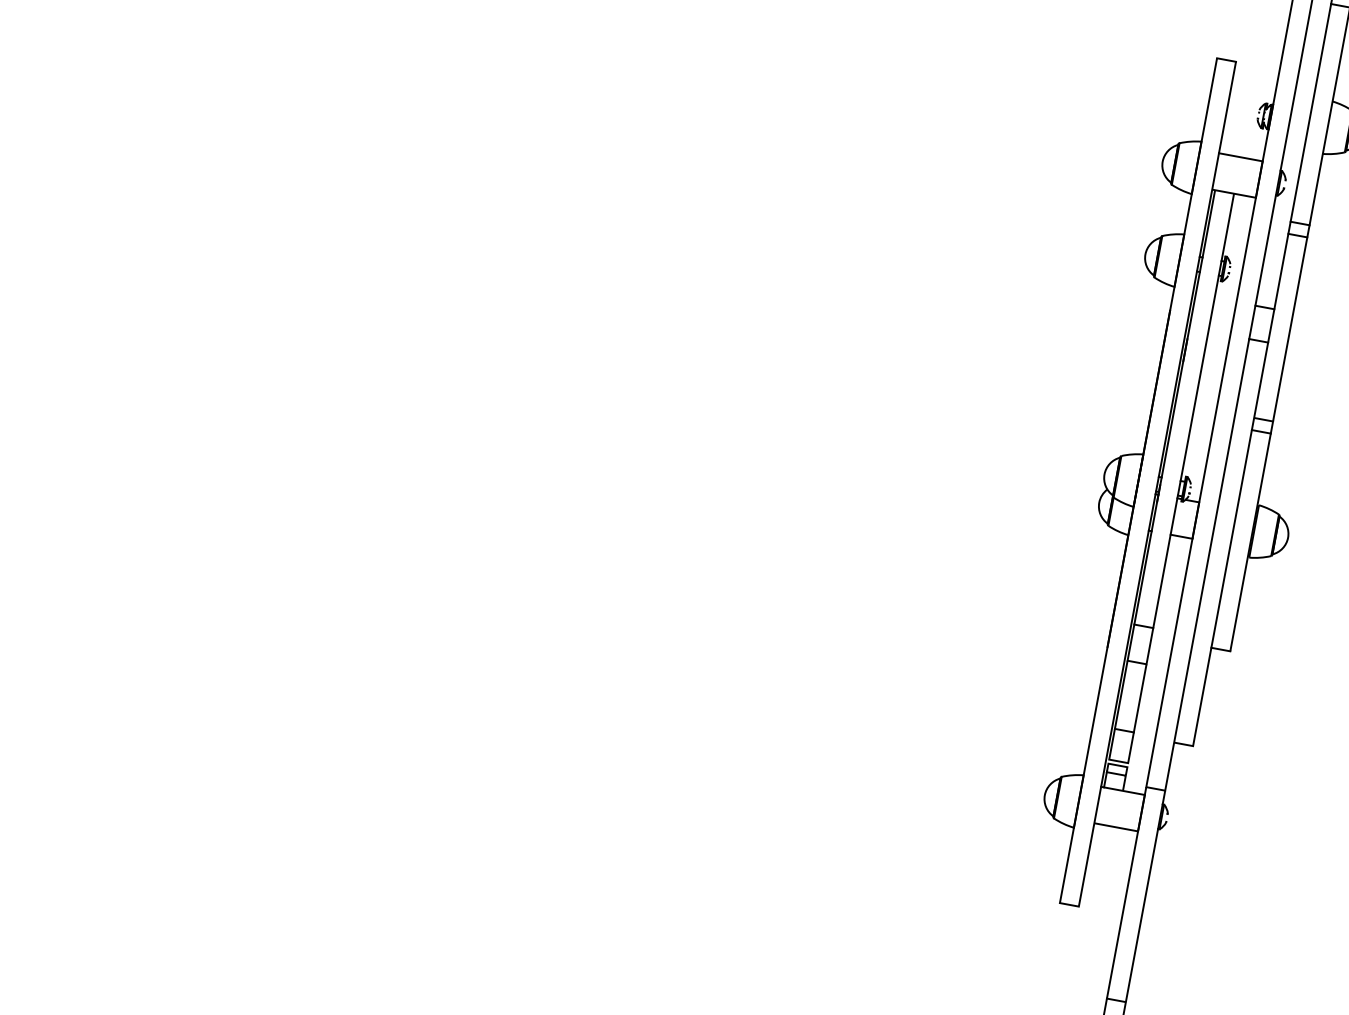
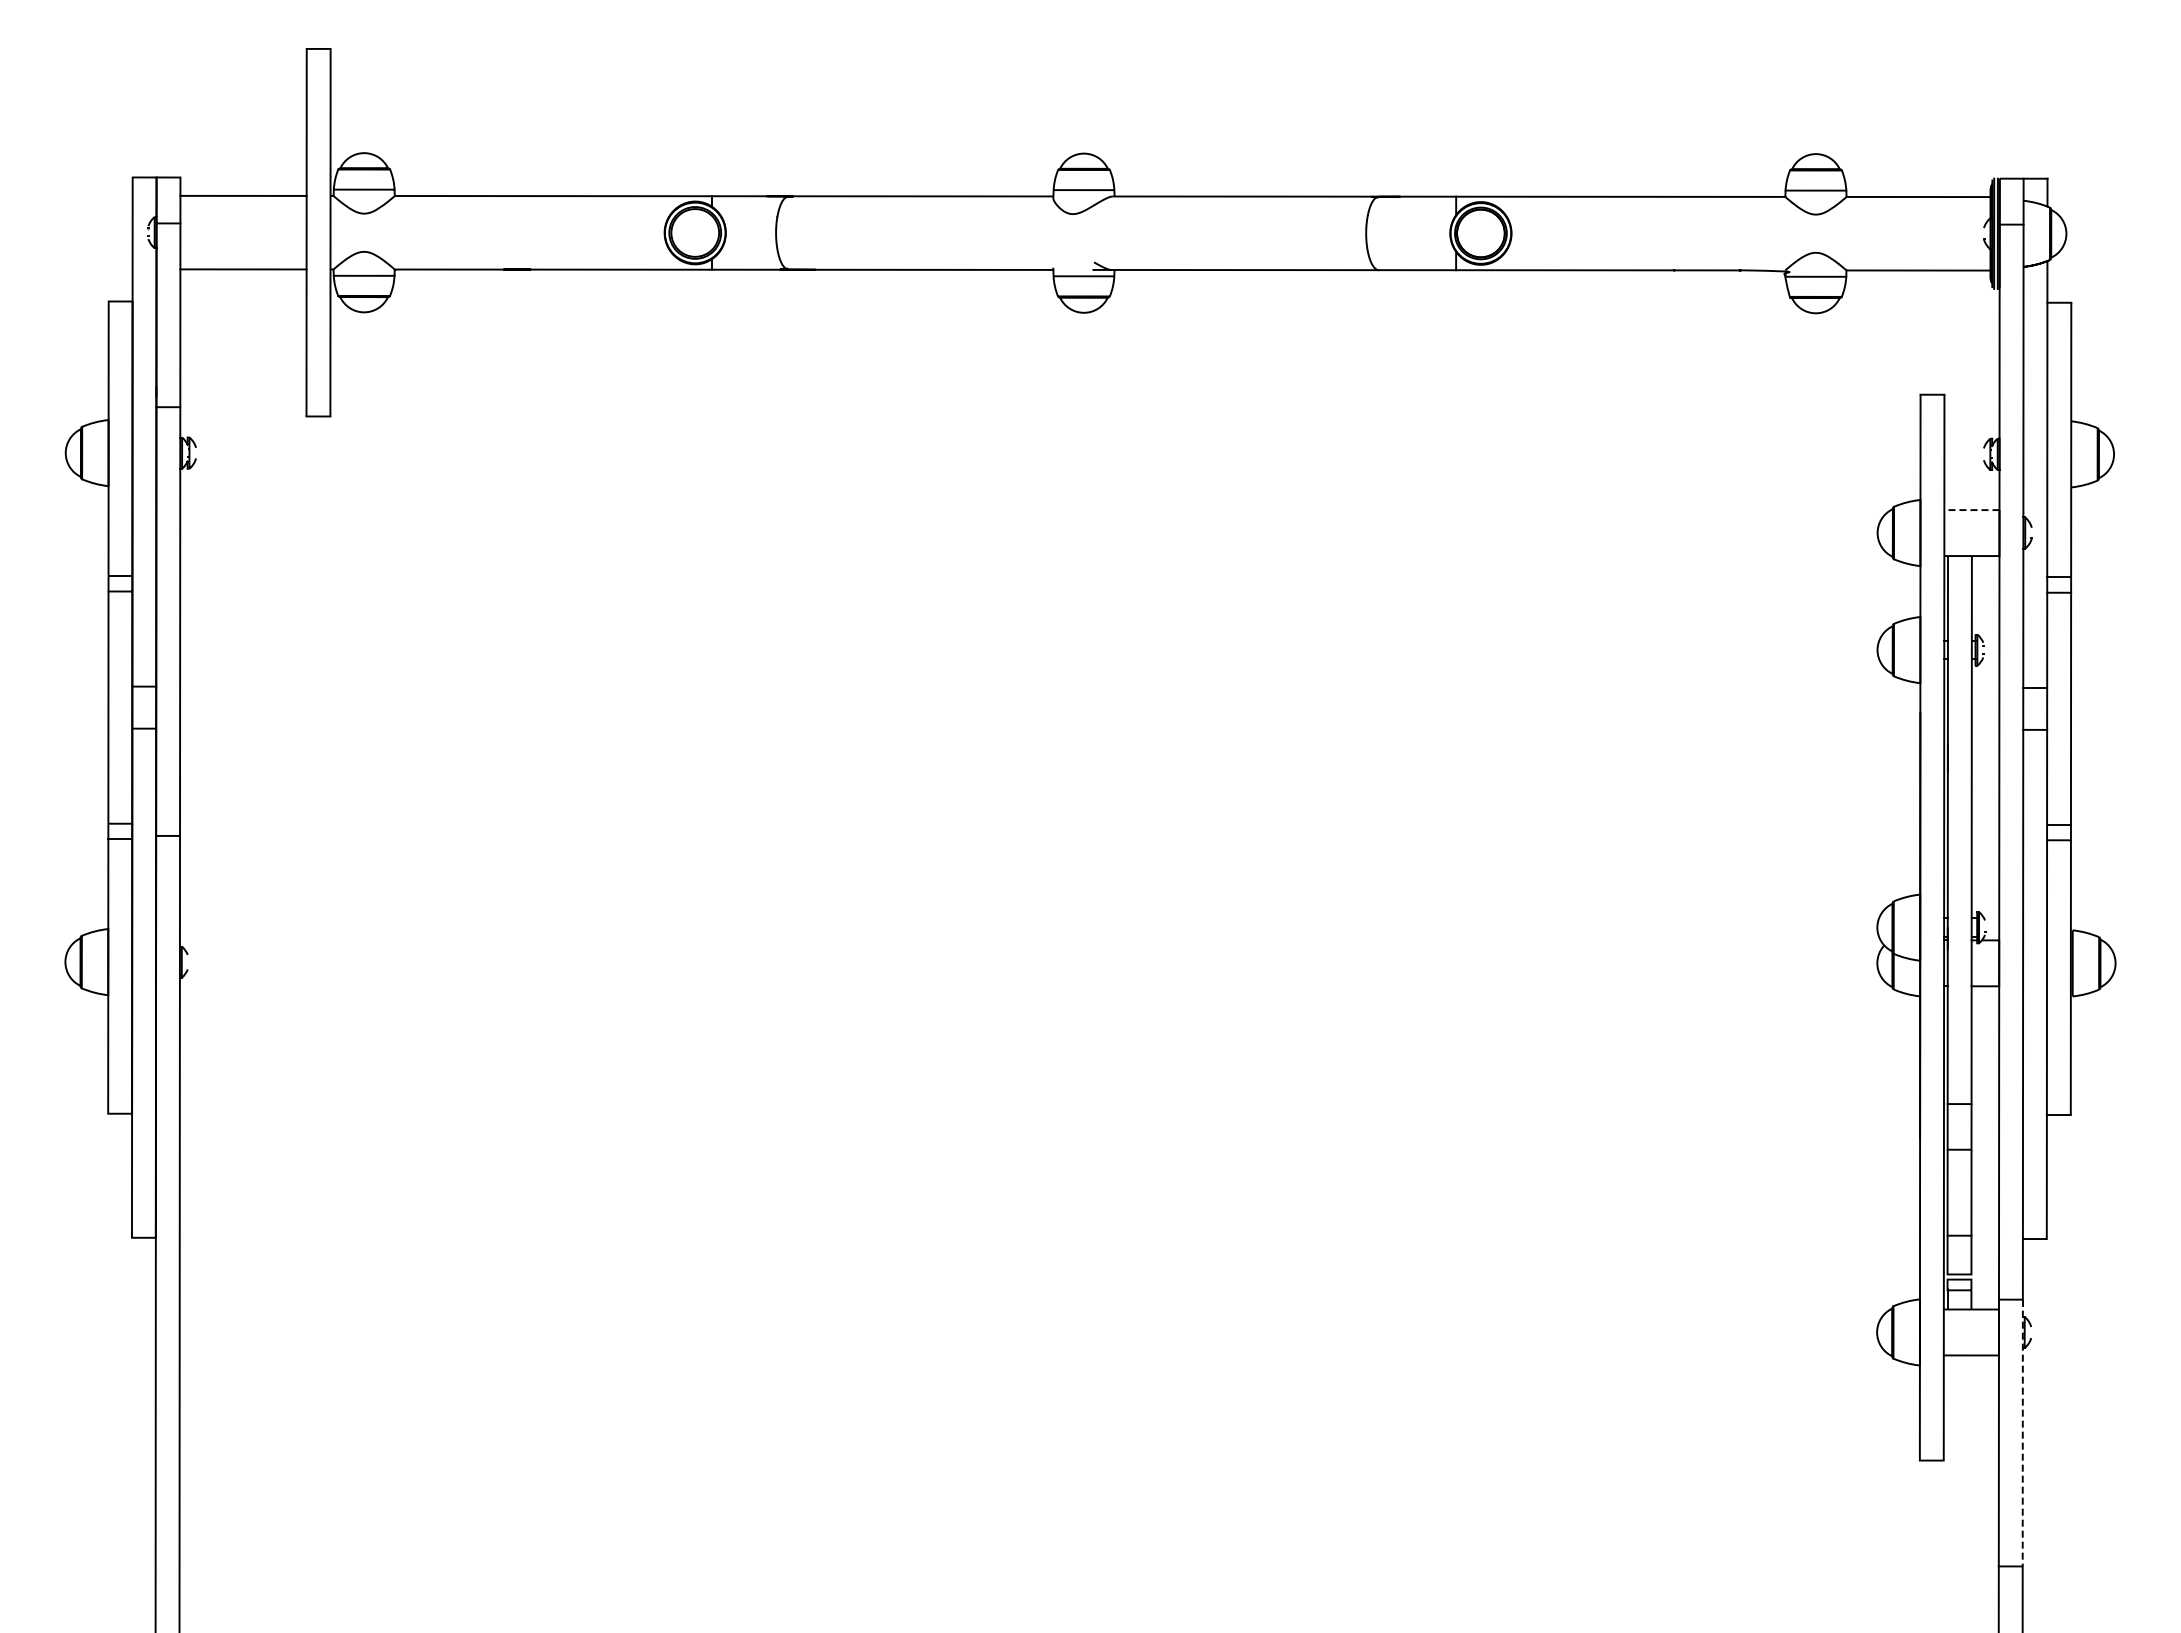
line: (1240, 157) -> (1971, 510), solid -> dashed
line: (1145, 895) -> (2022, 1432), solid -> dashed

